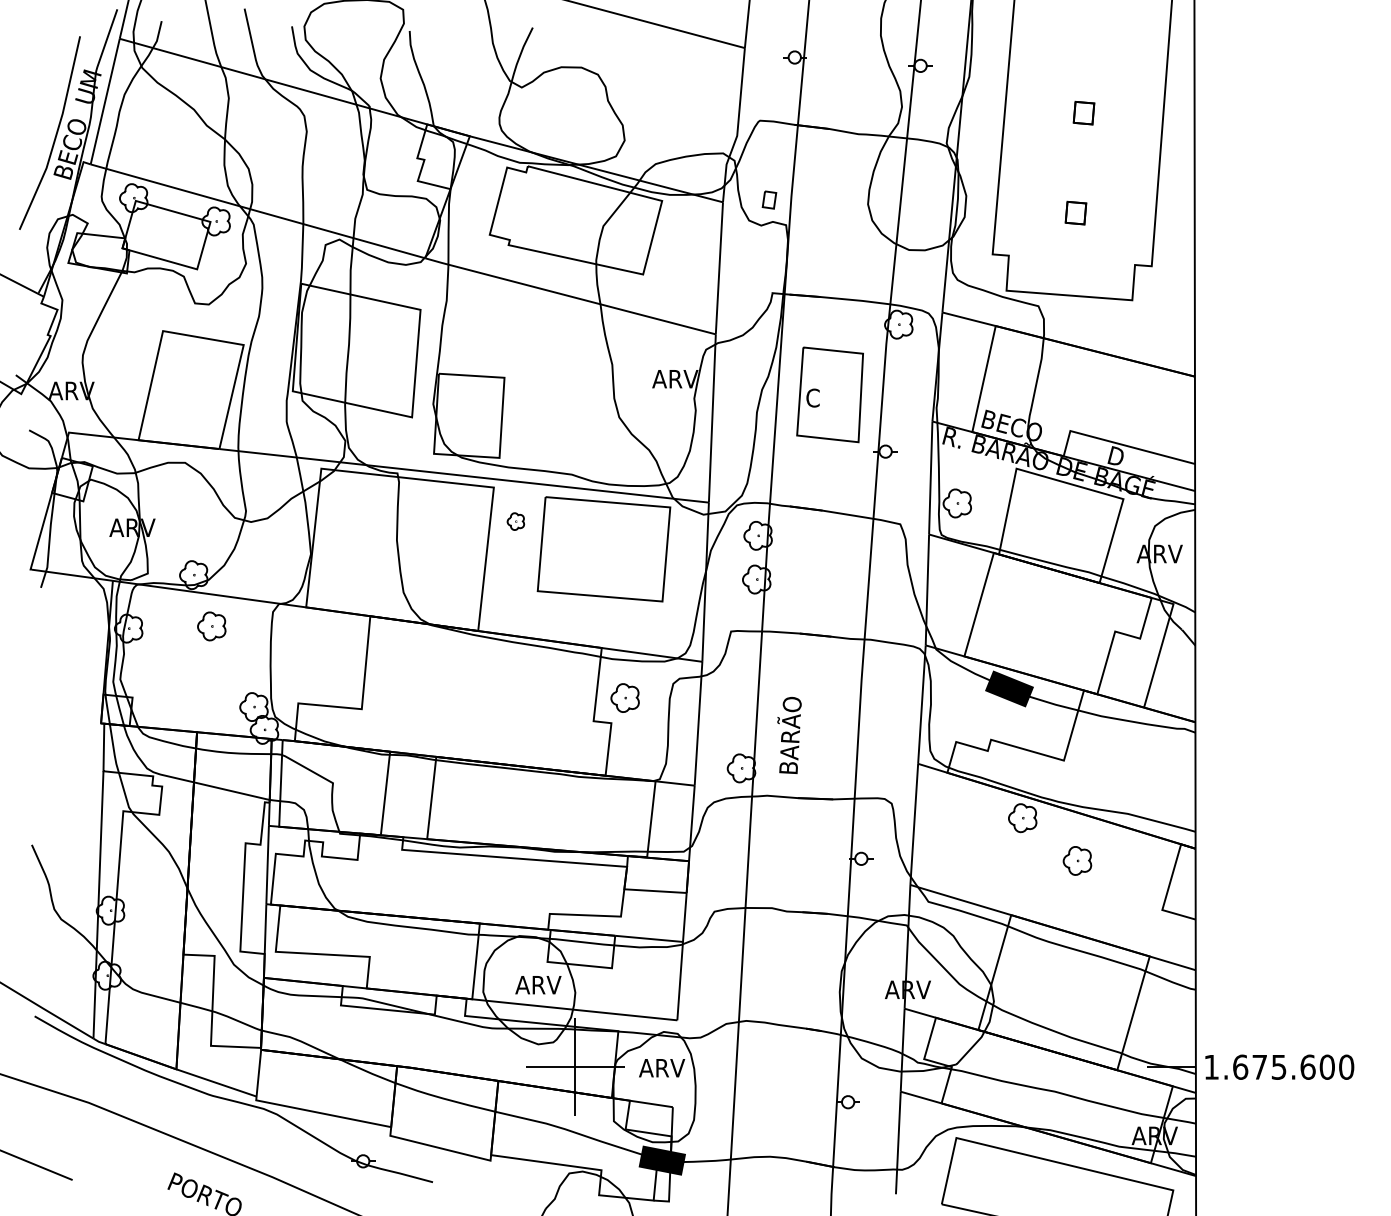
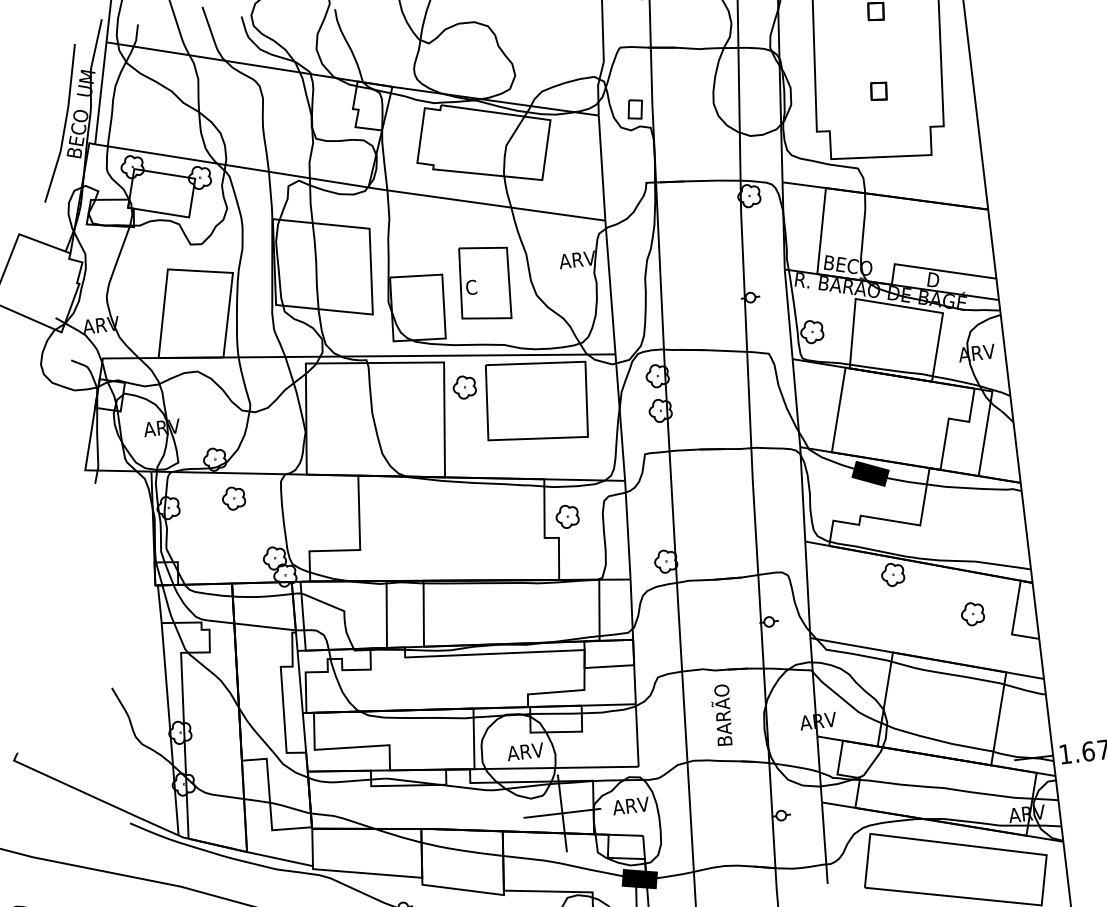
part: (769, 199) -> (635, 109), size x1.43
part: (829, 394) -> (484, 283), moved
part: (515, 521) -> (464, 387), size x1.67
text: (789, 735) -> (722, 715), moved
part: (1077, 860) -> (972, 613), moved

